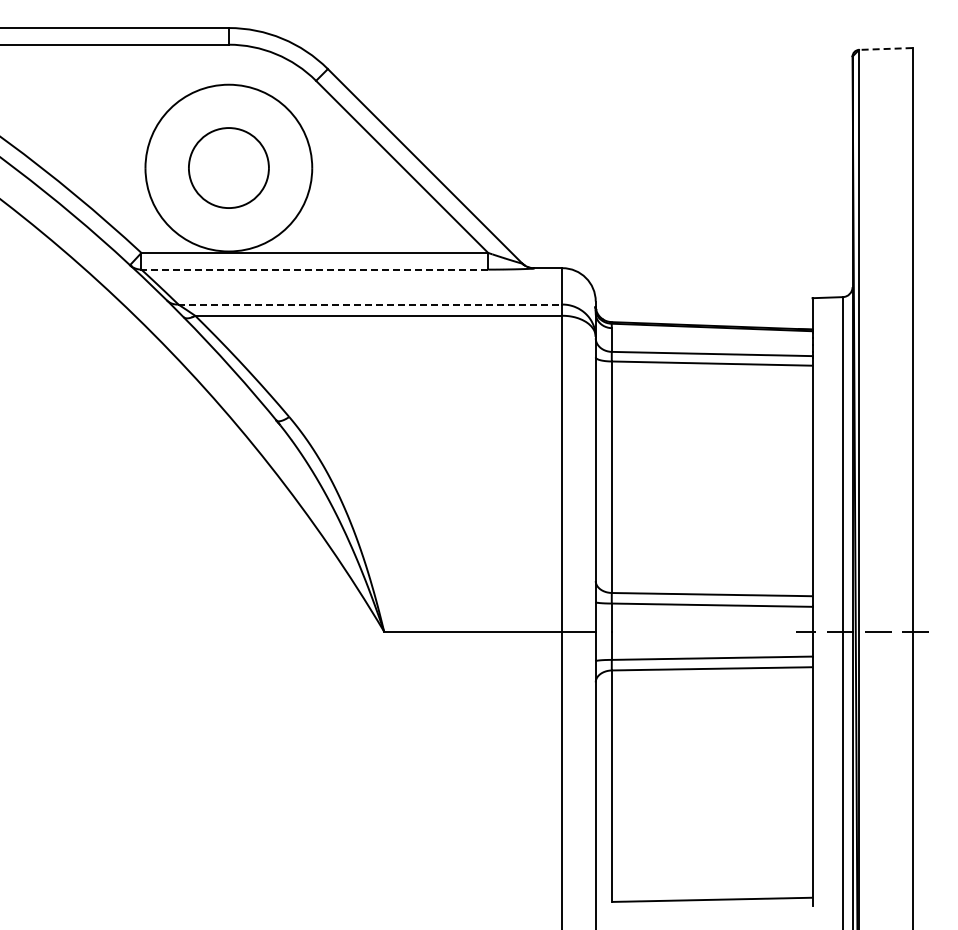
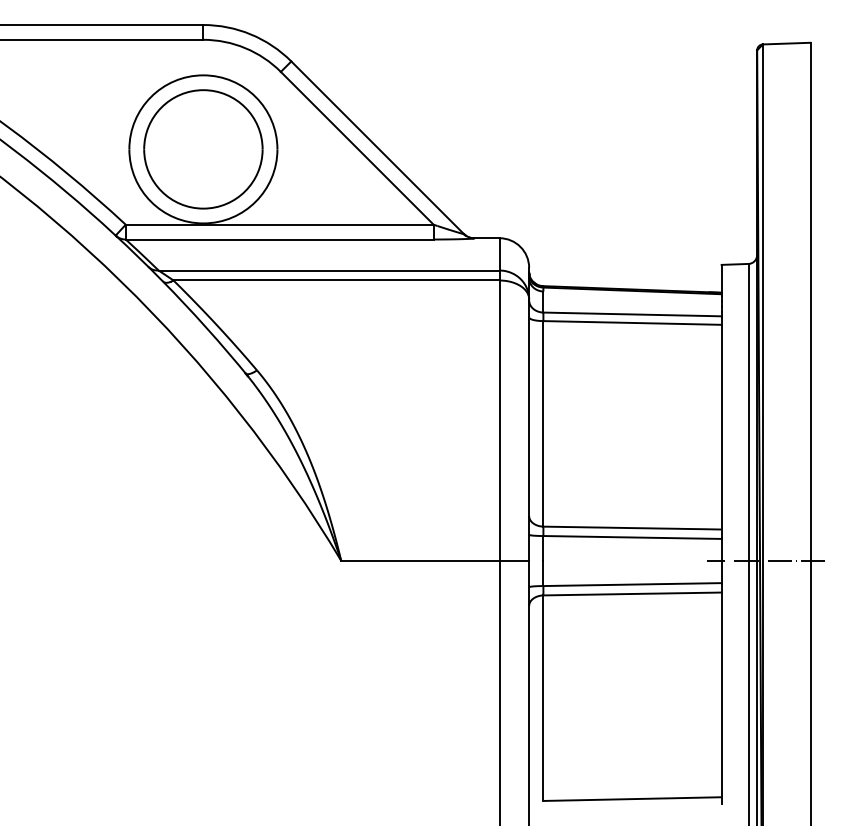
line: (885, 48) -> (786, 43), dashed -> solid
part: (228, 167) -> (203, 148), size x1.67
line: (314, 269) -> (279, 239), dashed -> solid
line: (370, 304) -> (329, 270), dashed -> solid

